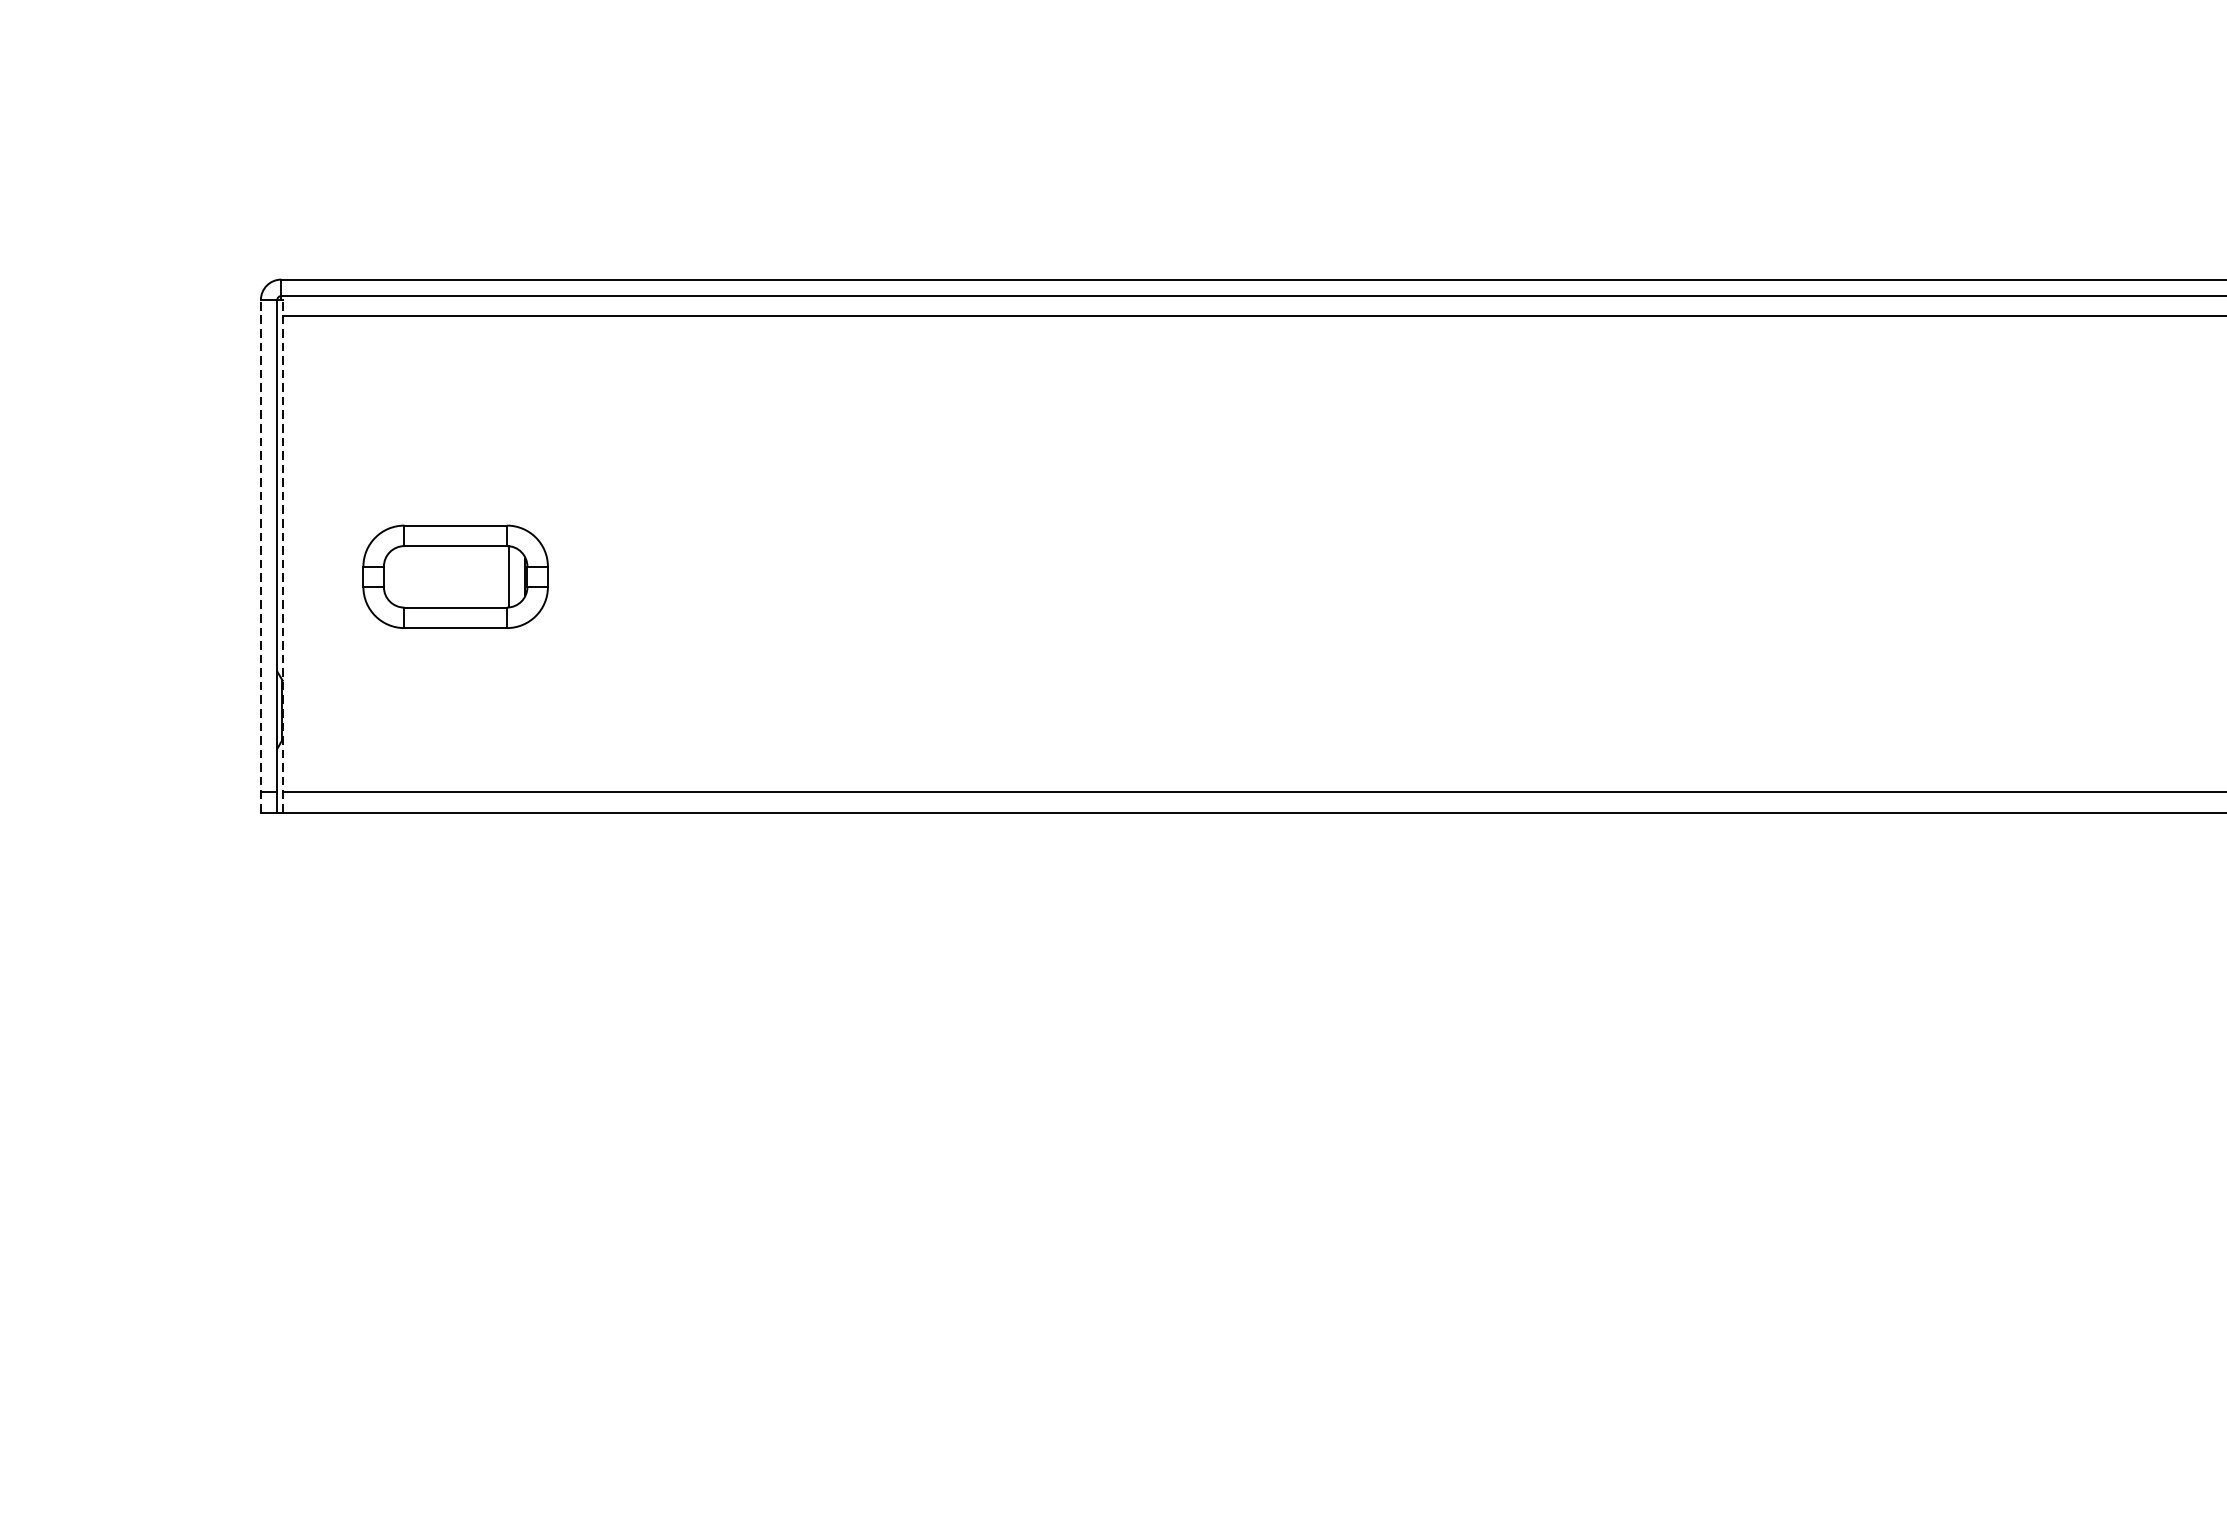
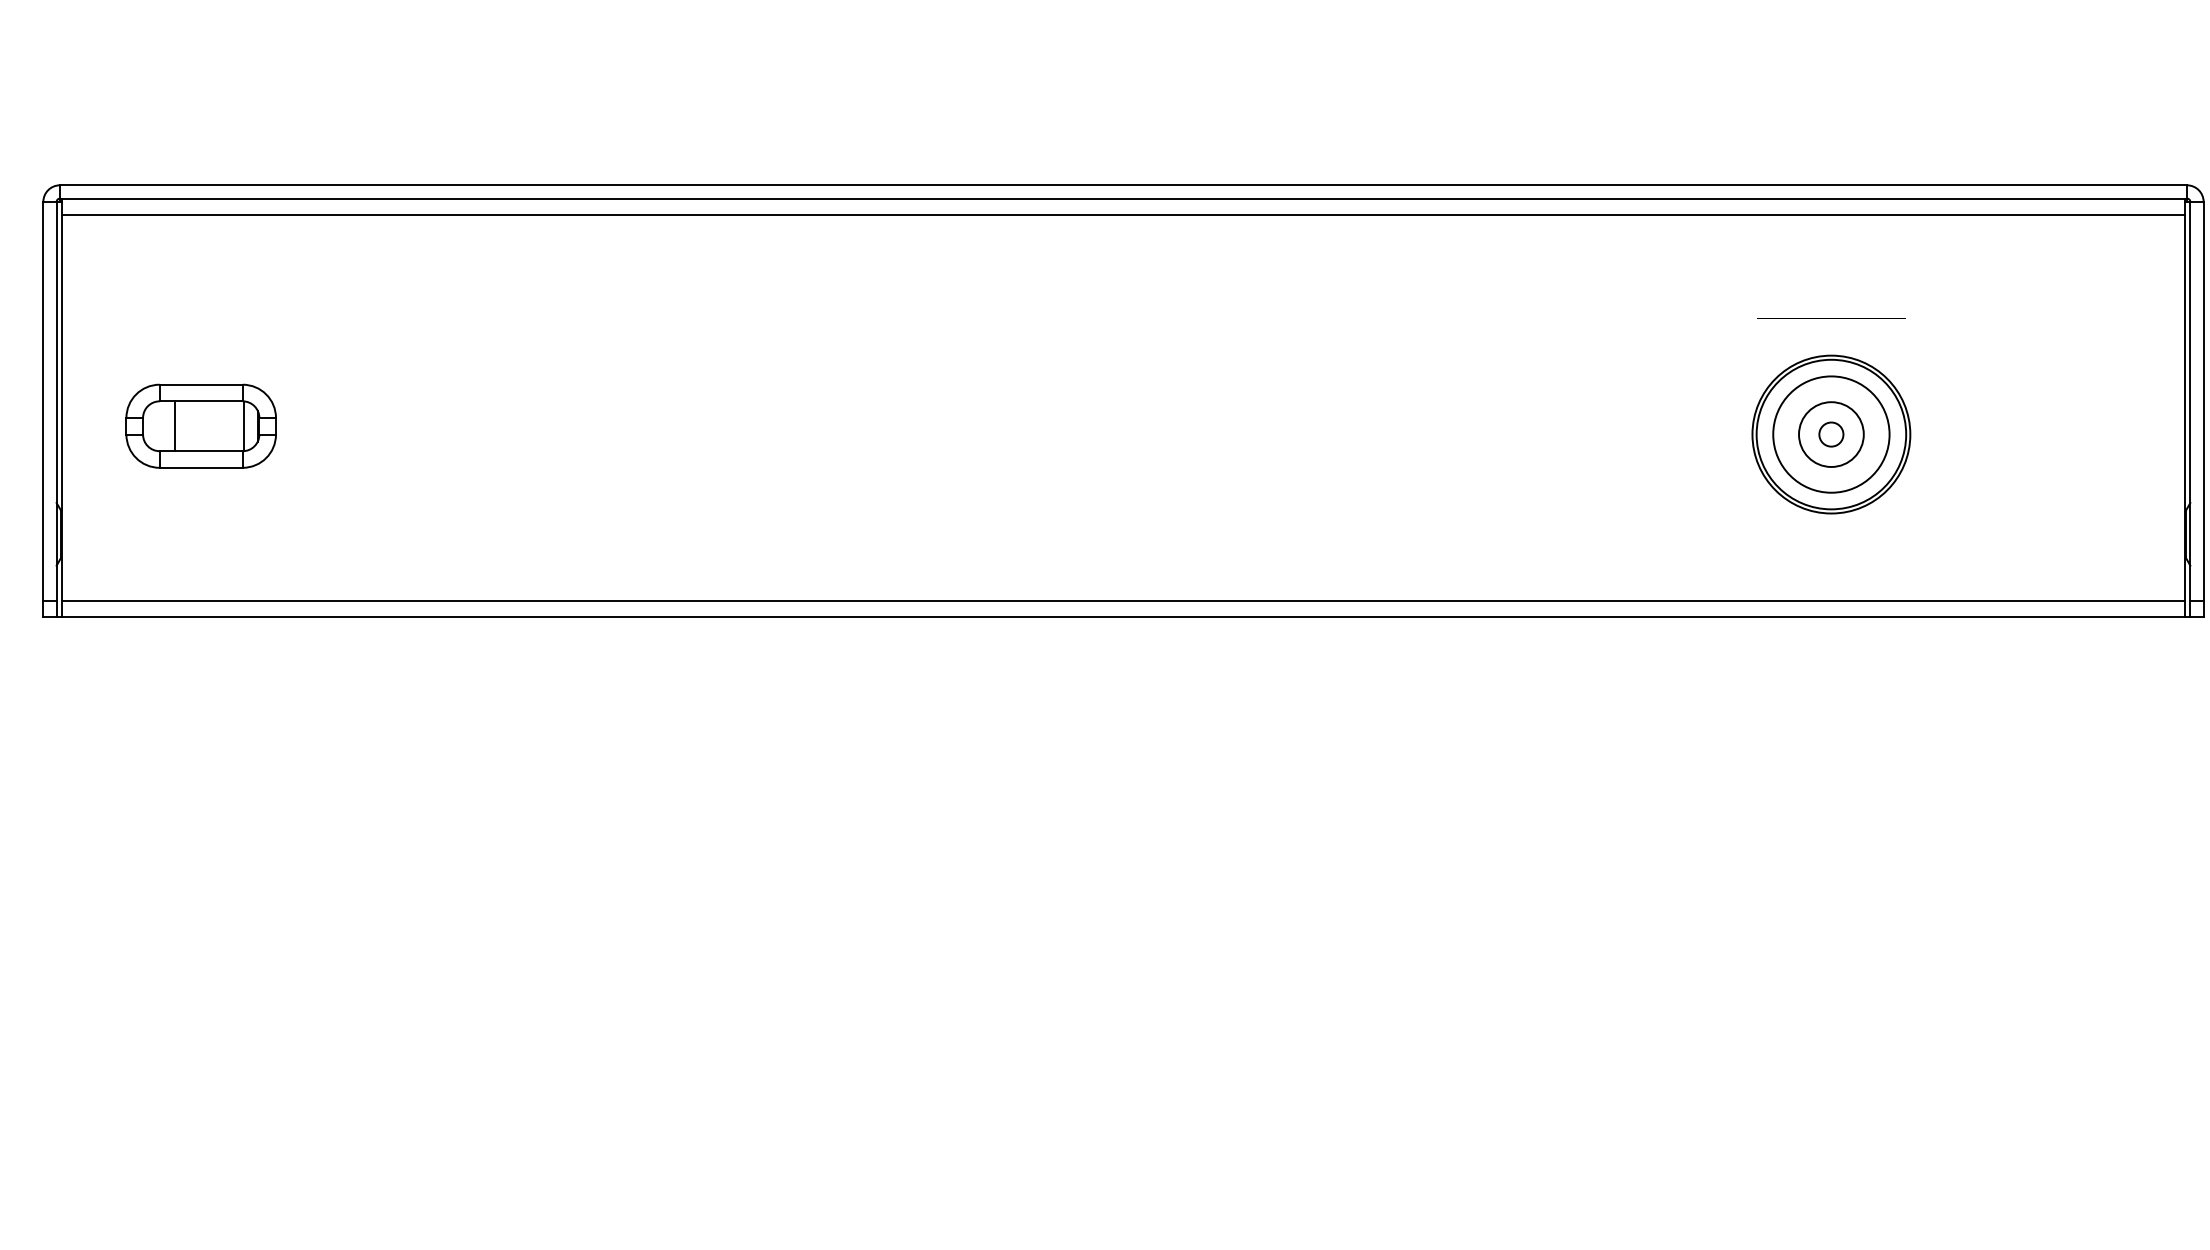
line: (283, 553) -> (61, 407), dashed -> solid
line: (261, 556) -> (43, 409), dashed -> solid
line: (422, 577) -> (174, 426), added

